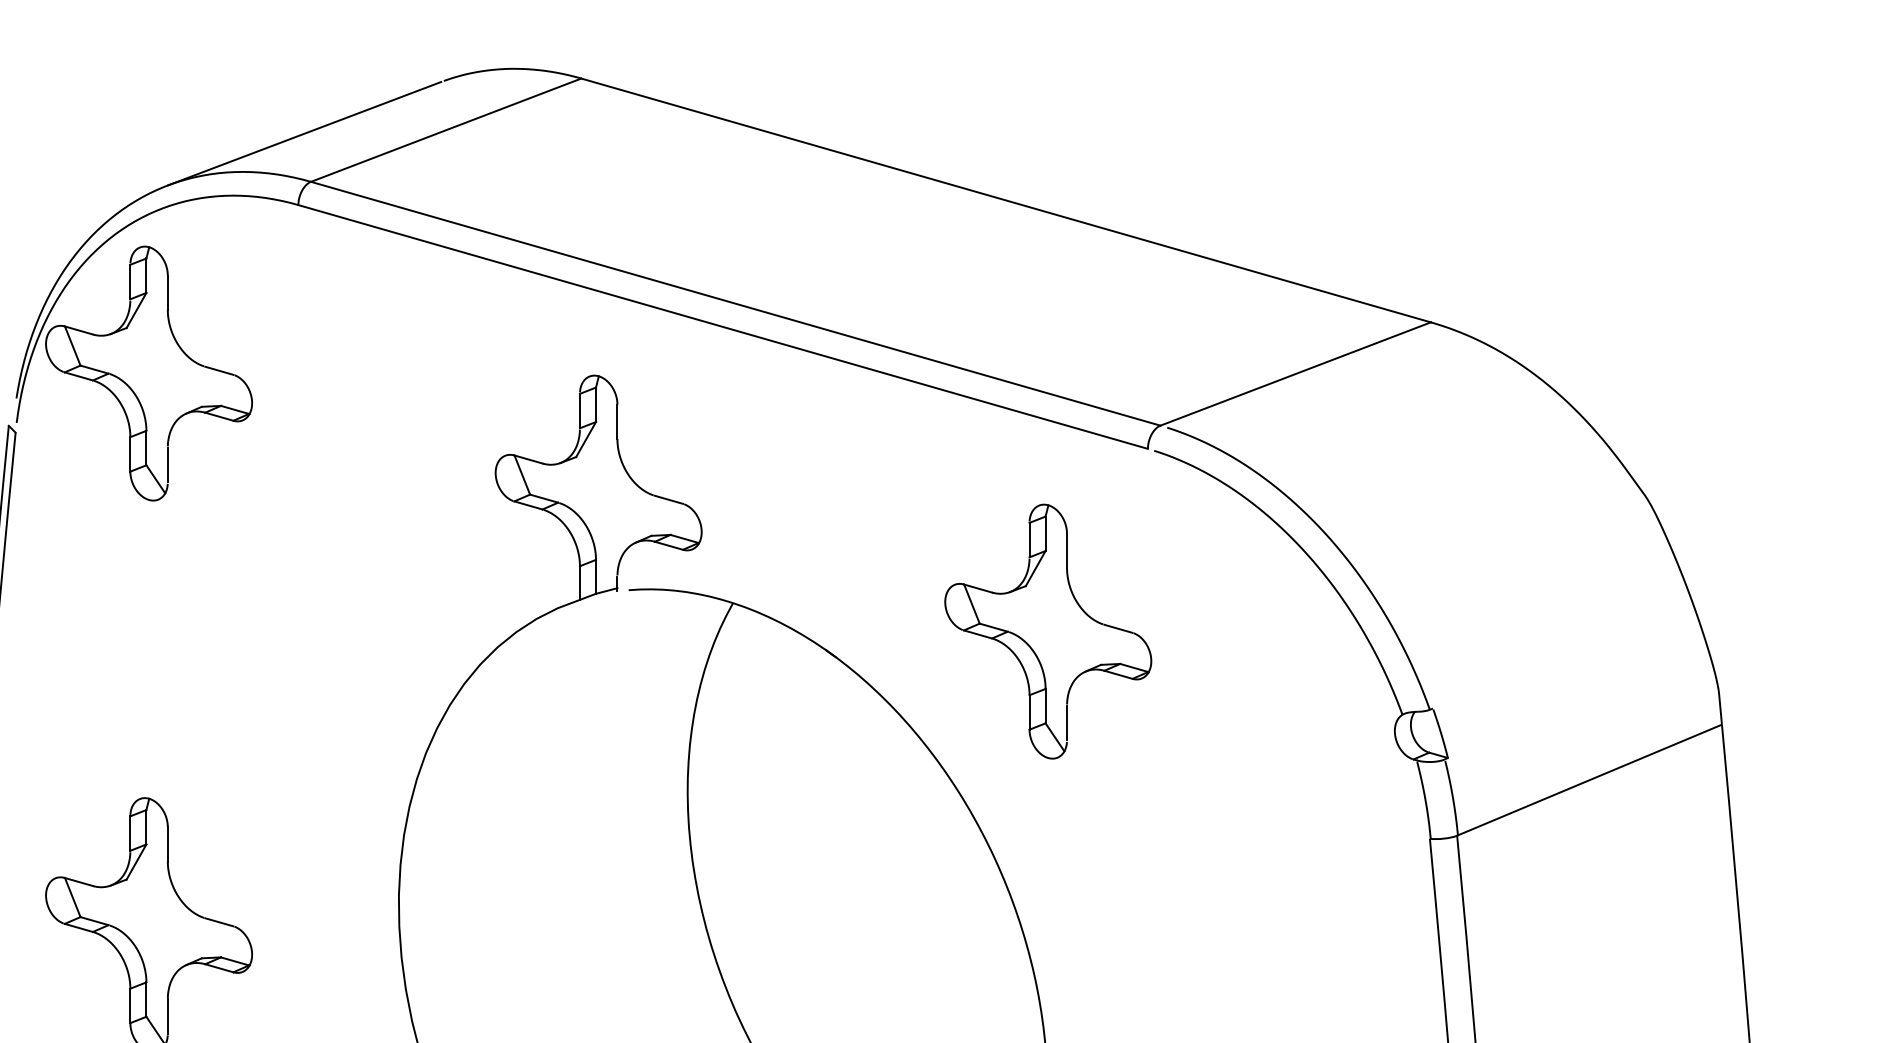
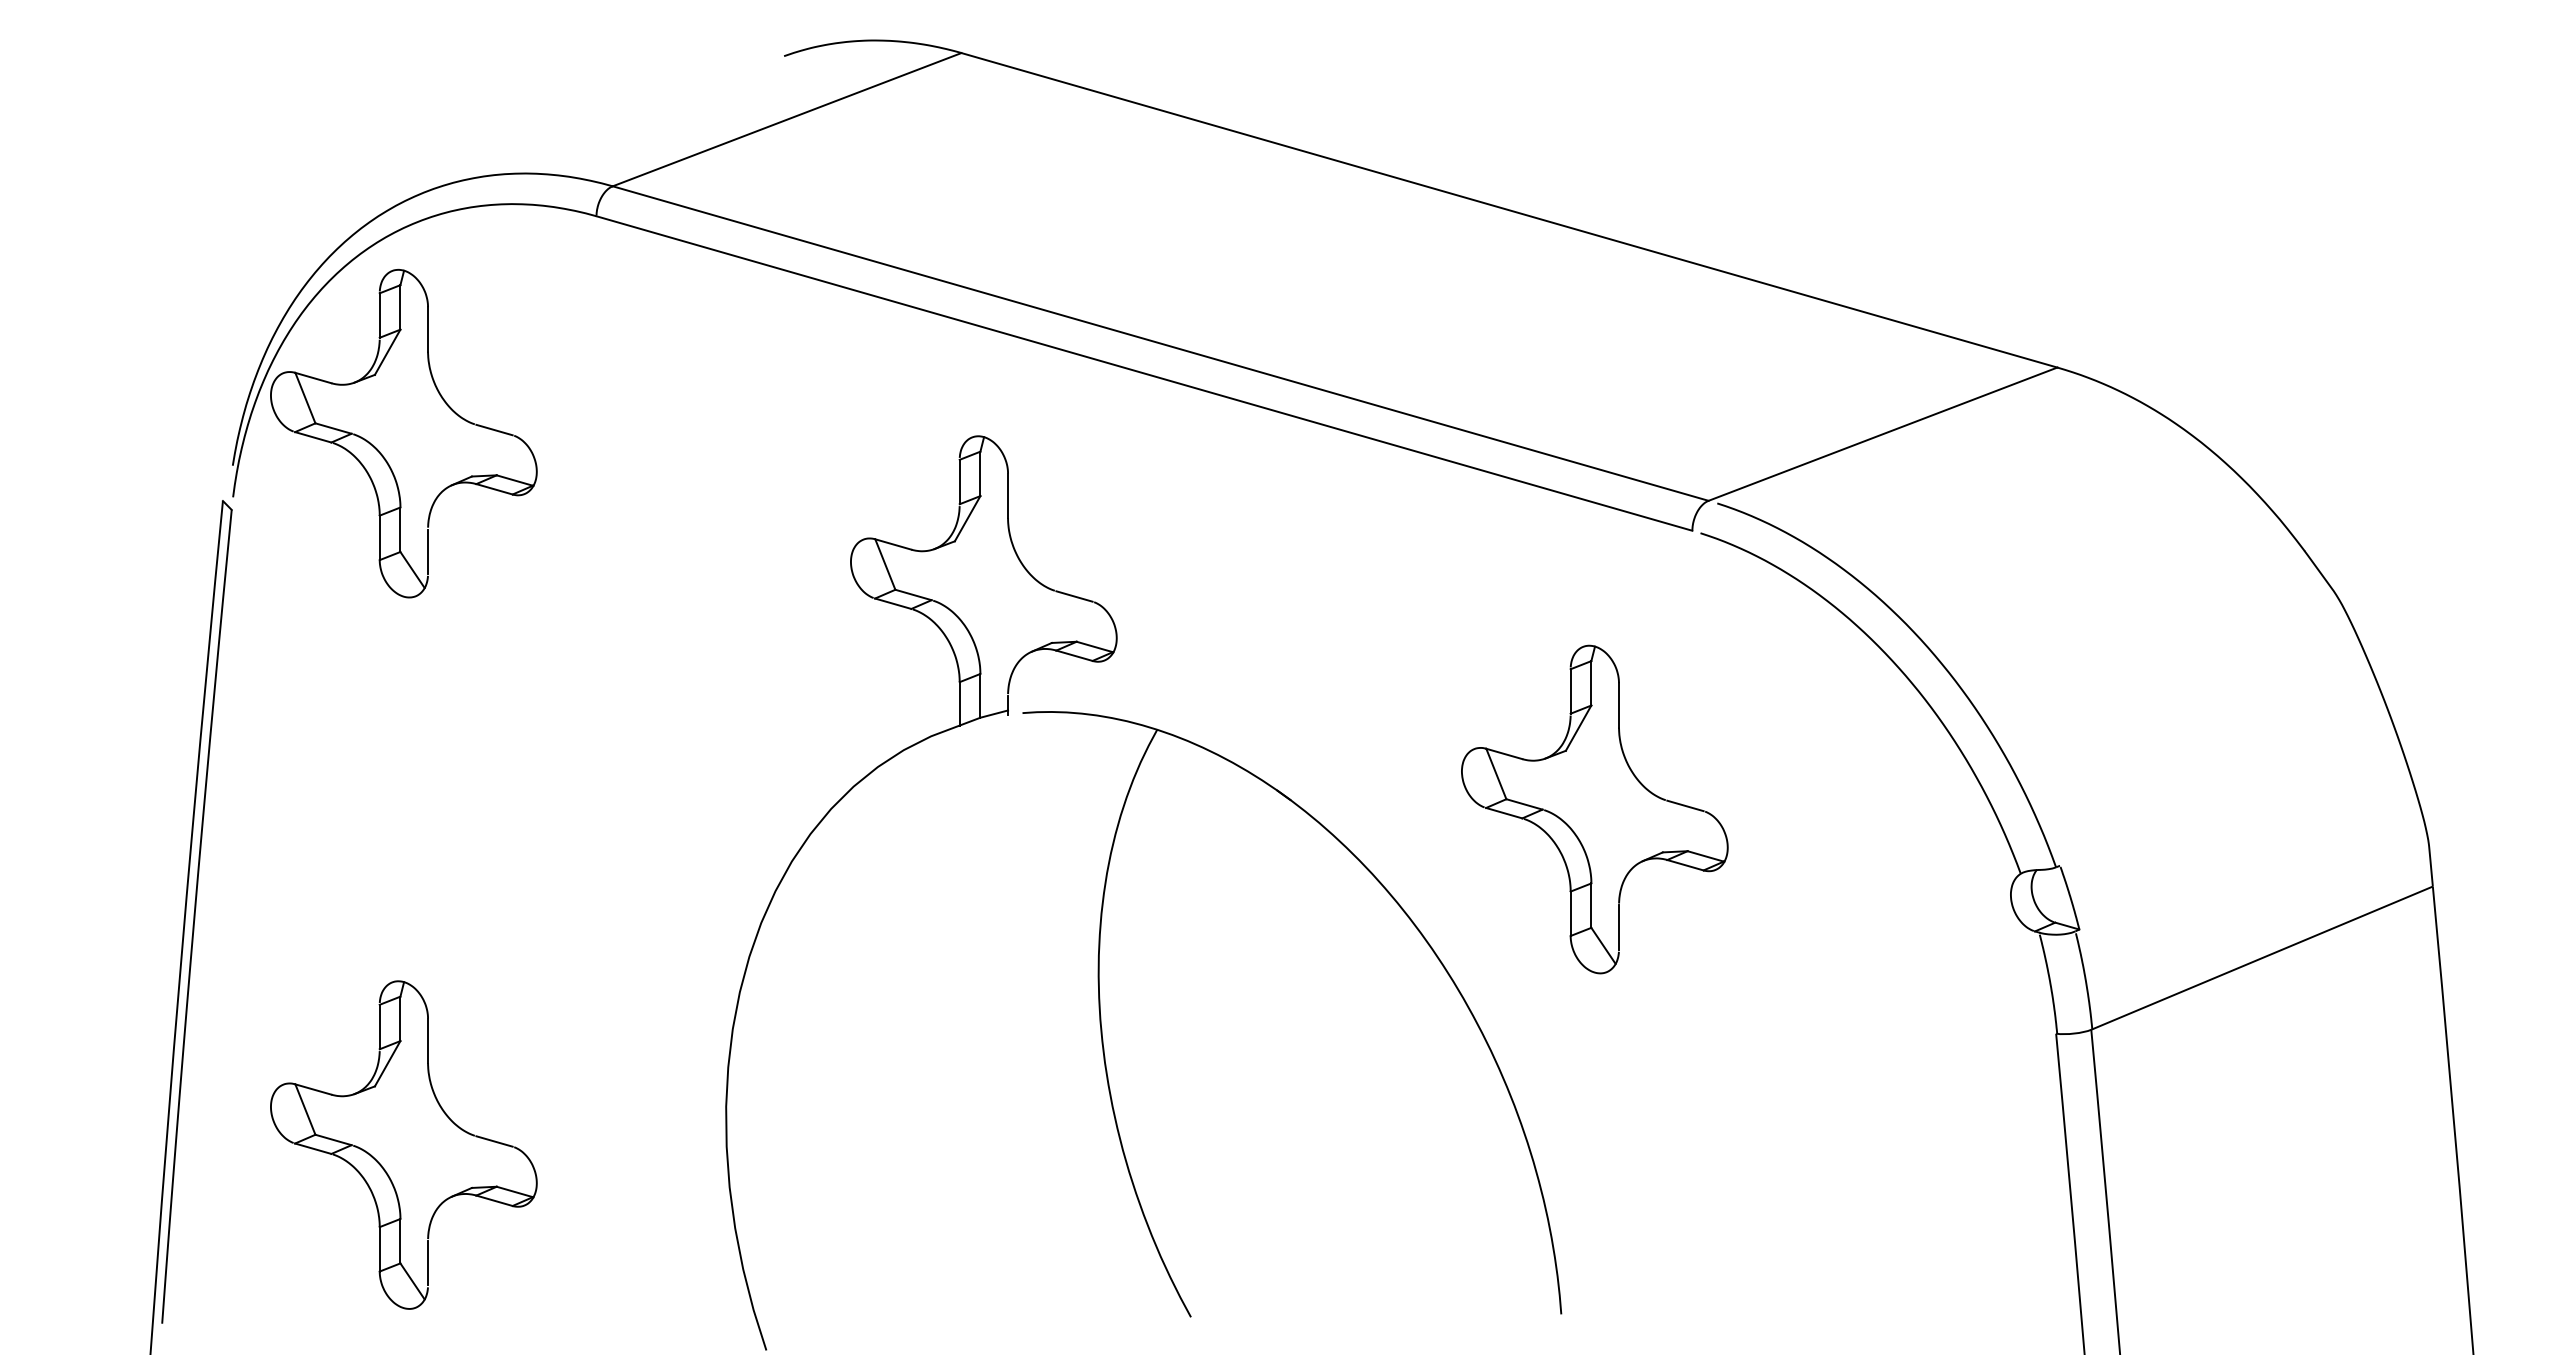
line: (304, 133) -> (604, 123), removed
part: (1048, 631) -> (1594, 809), moved

